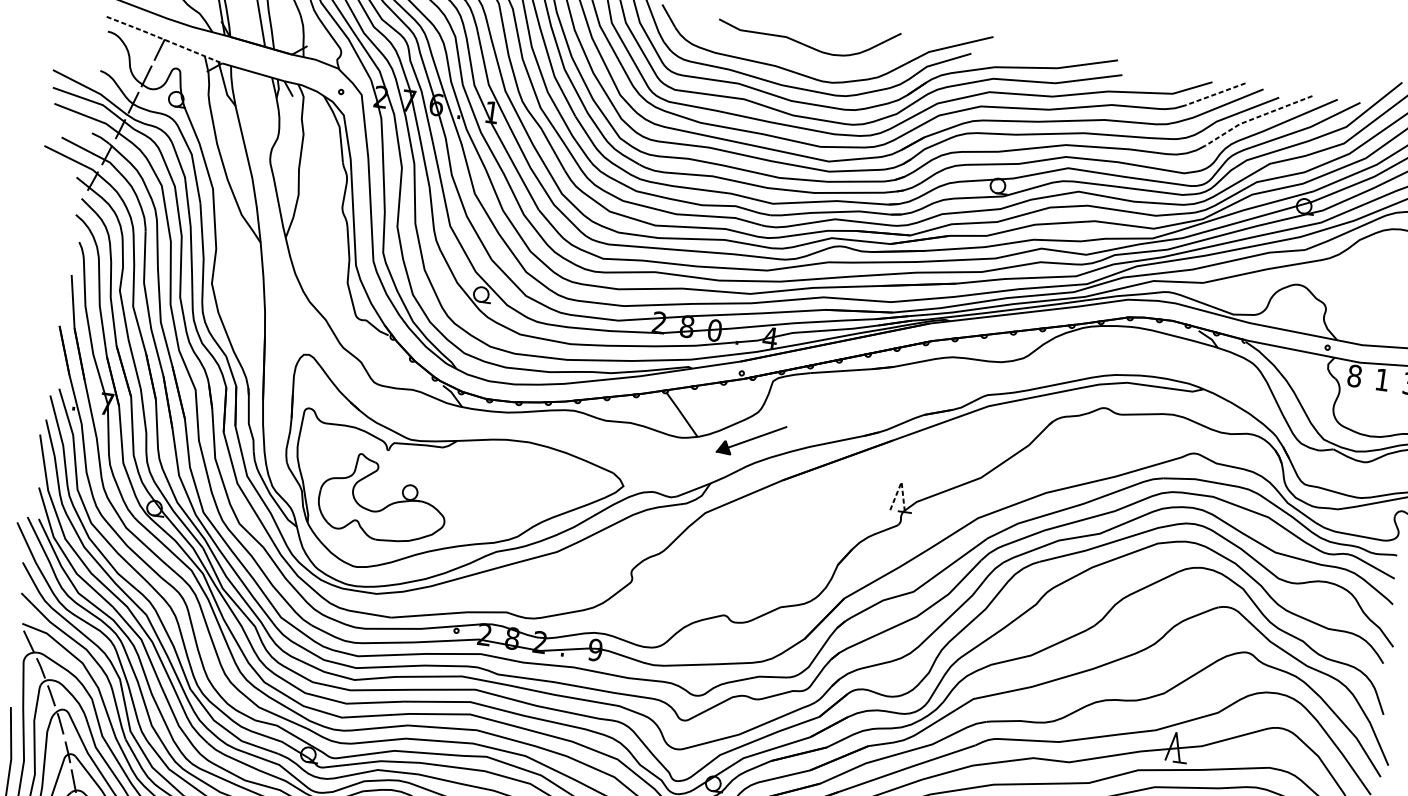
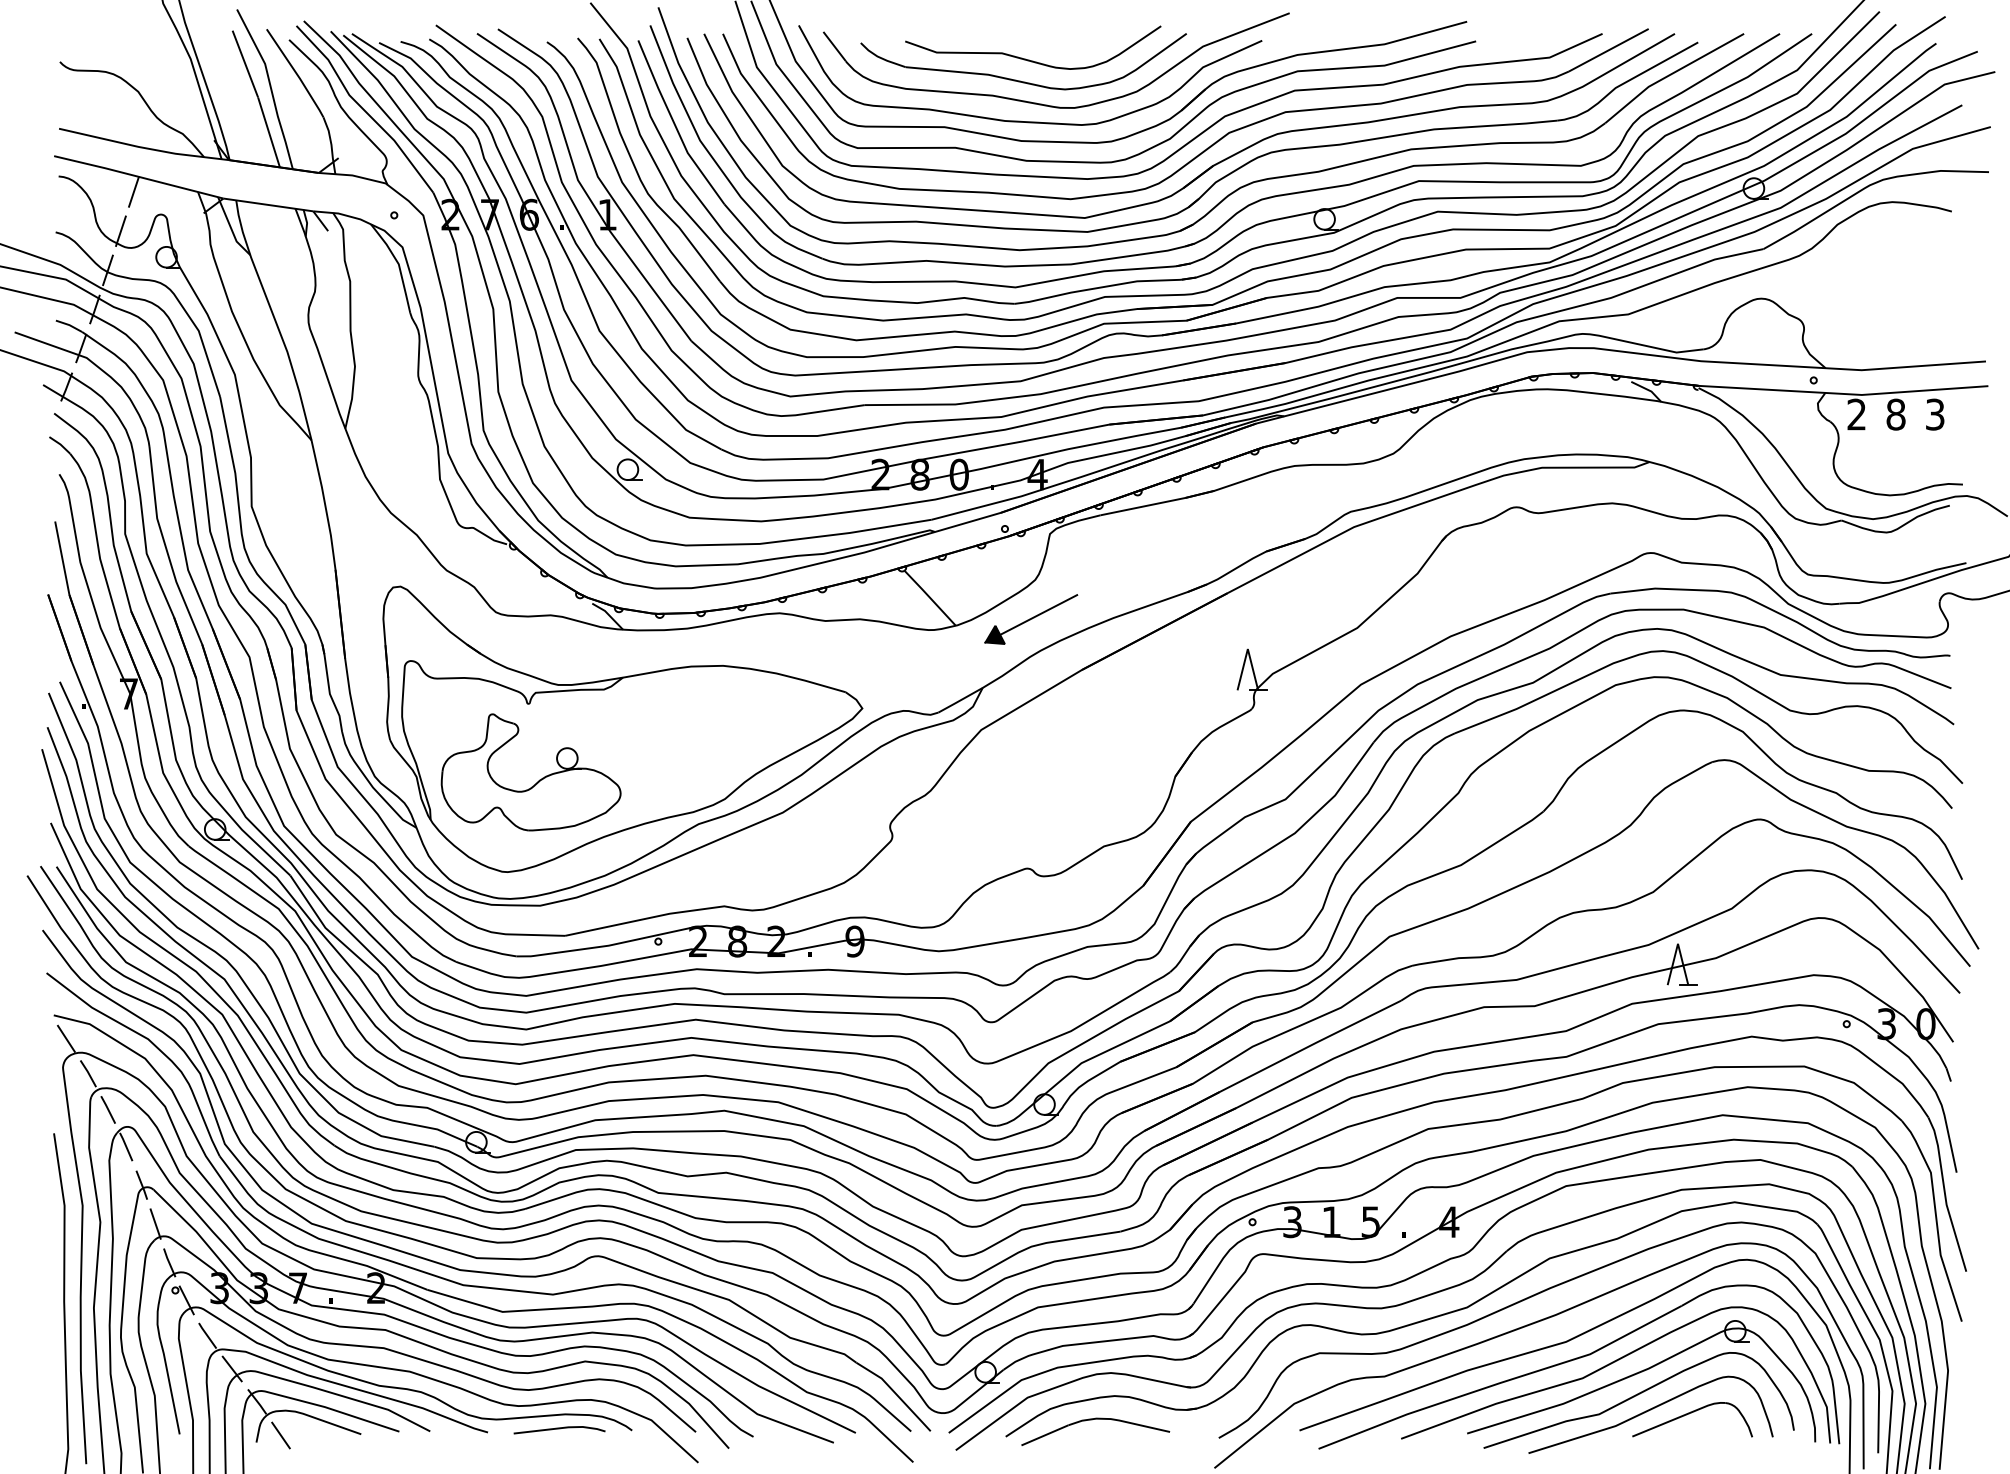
line: (164, 39) -> (138, 176), dashed -> solid
part: (796, 58) -> (1020, 80), added
line: (1215, 94) -> (1608, 50), dashed -> solid
line: (1257, 117) -> (1671, 74), dashed -> solid
text: (1354, 375) -> (1856, 414), 8 -> 2
text: (1382, 379) -> (1895, 414), 1 -> 8
line: (901, 482) -> (1247, 649), dashed -> solid

